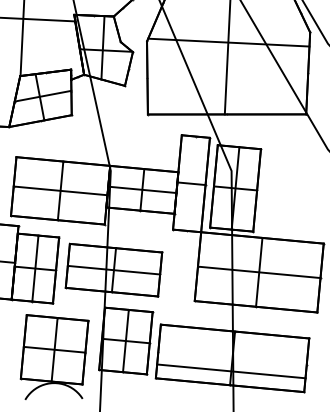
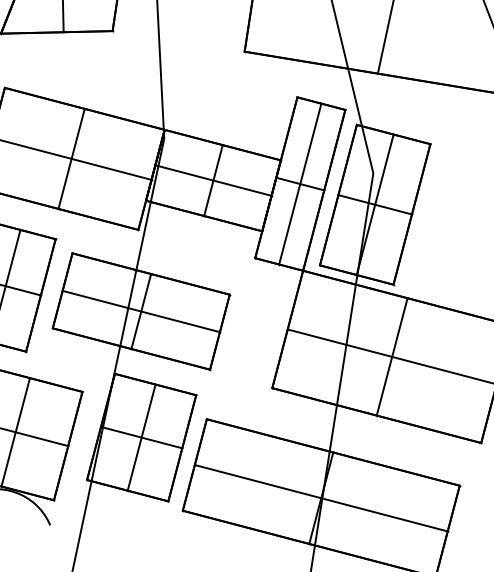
line: (191, 183) -> (300, 183), added
line: (231, 371) -> (321, 498), moved

